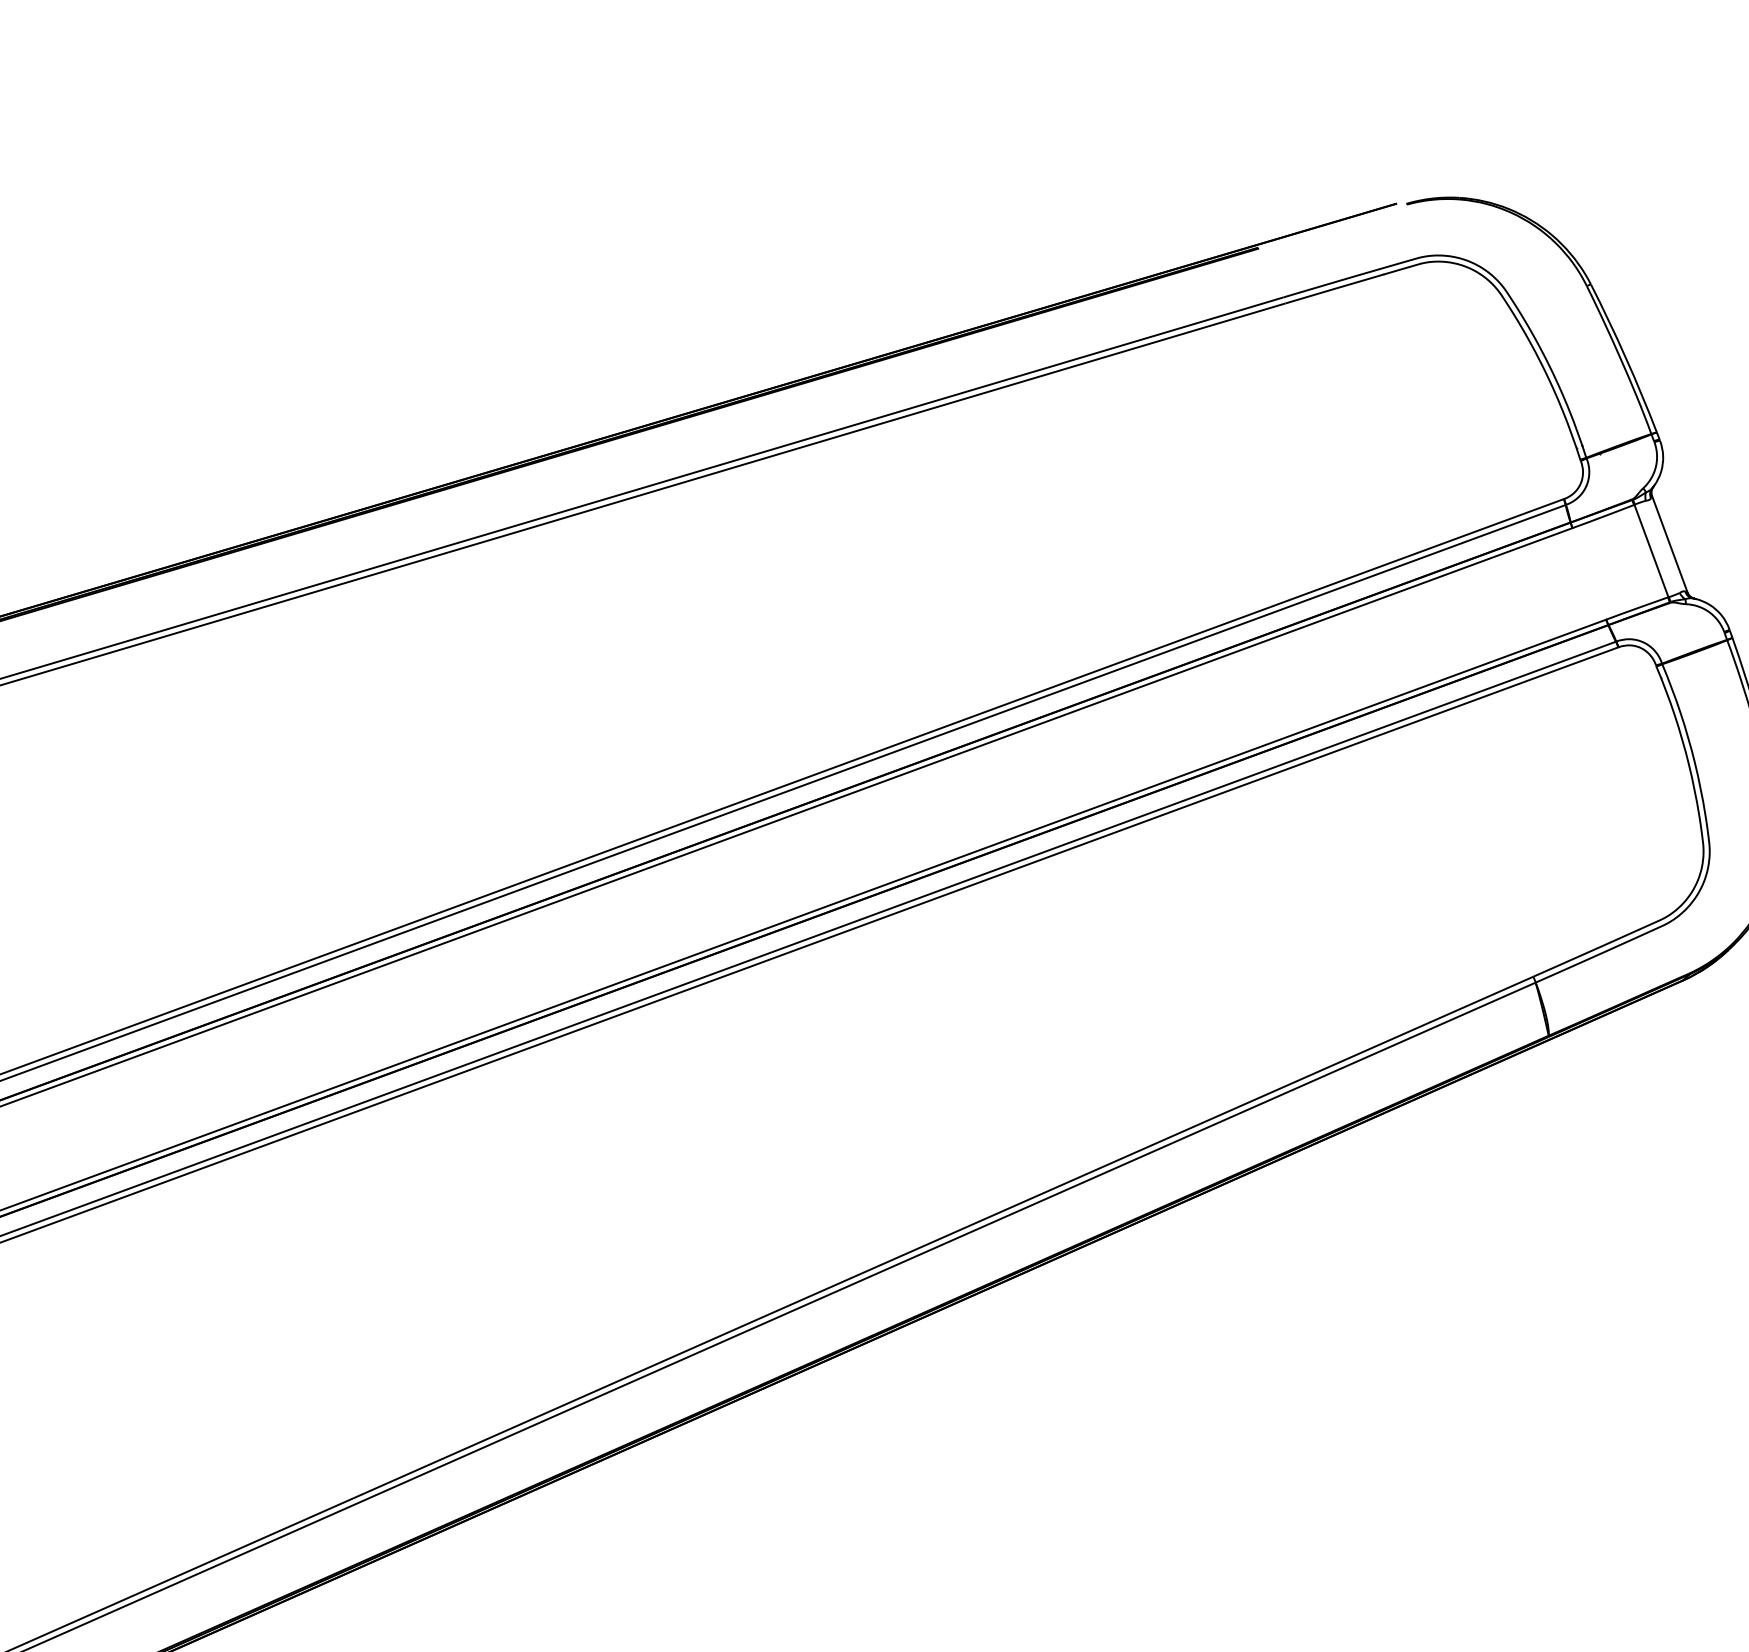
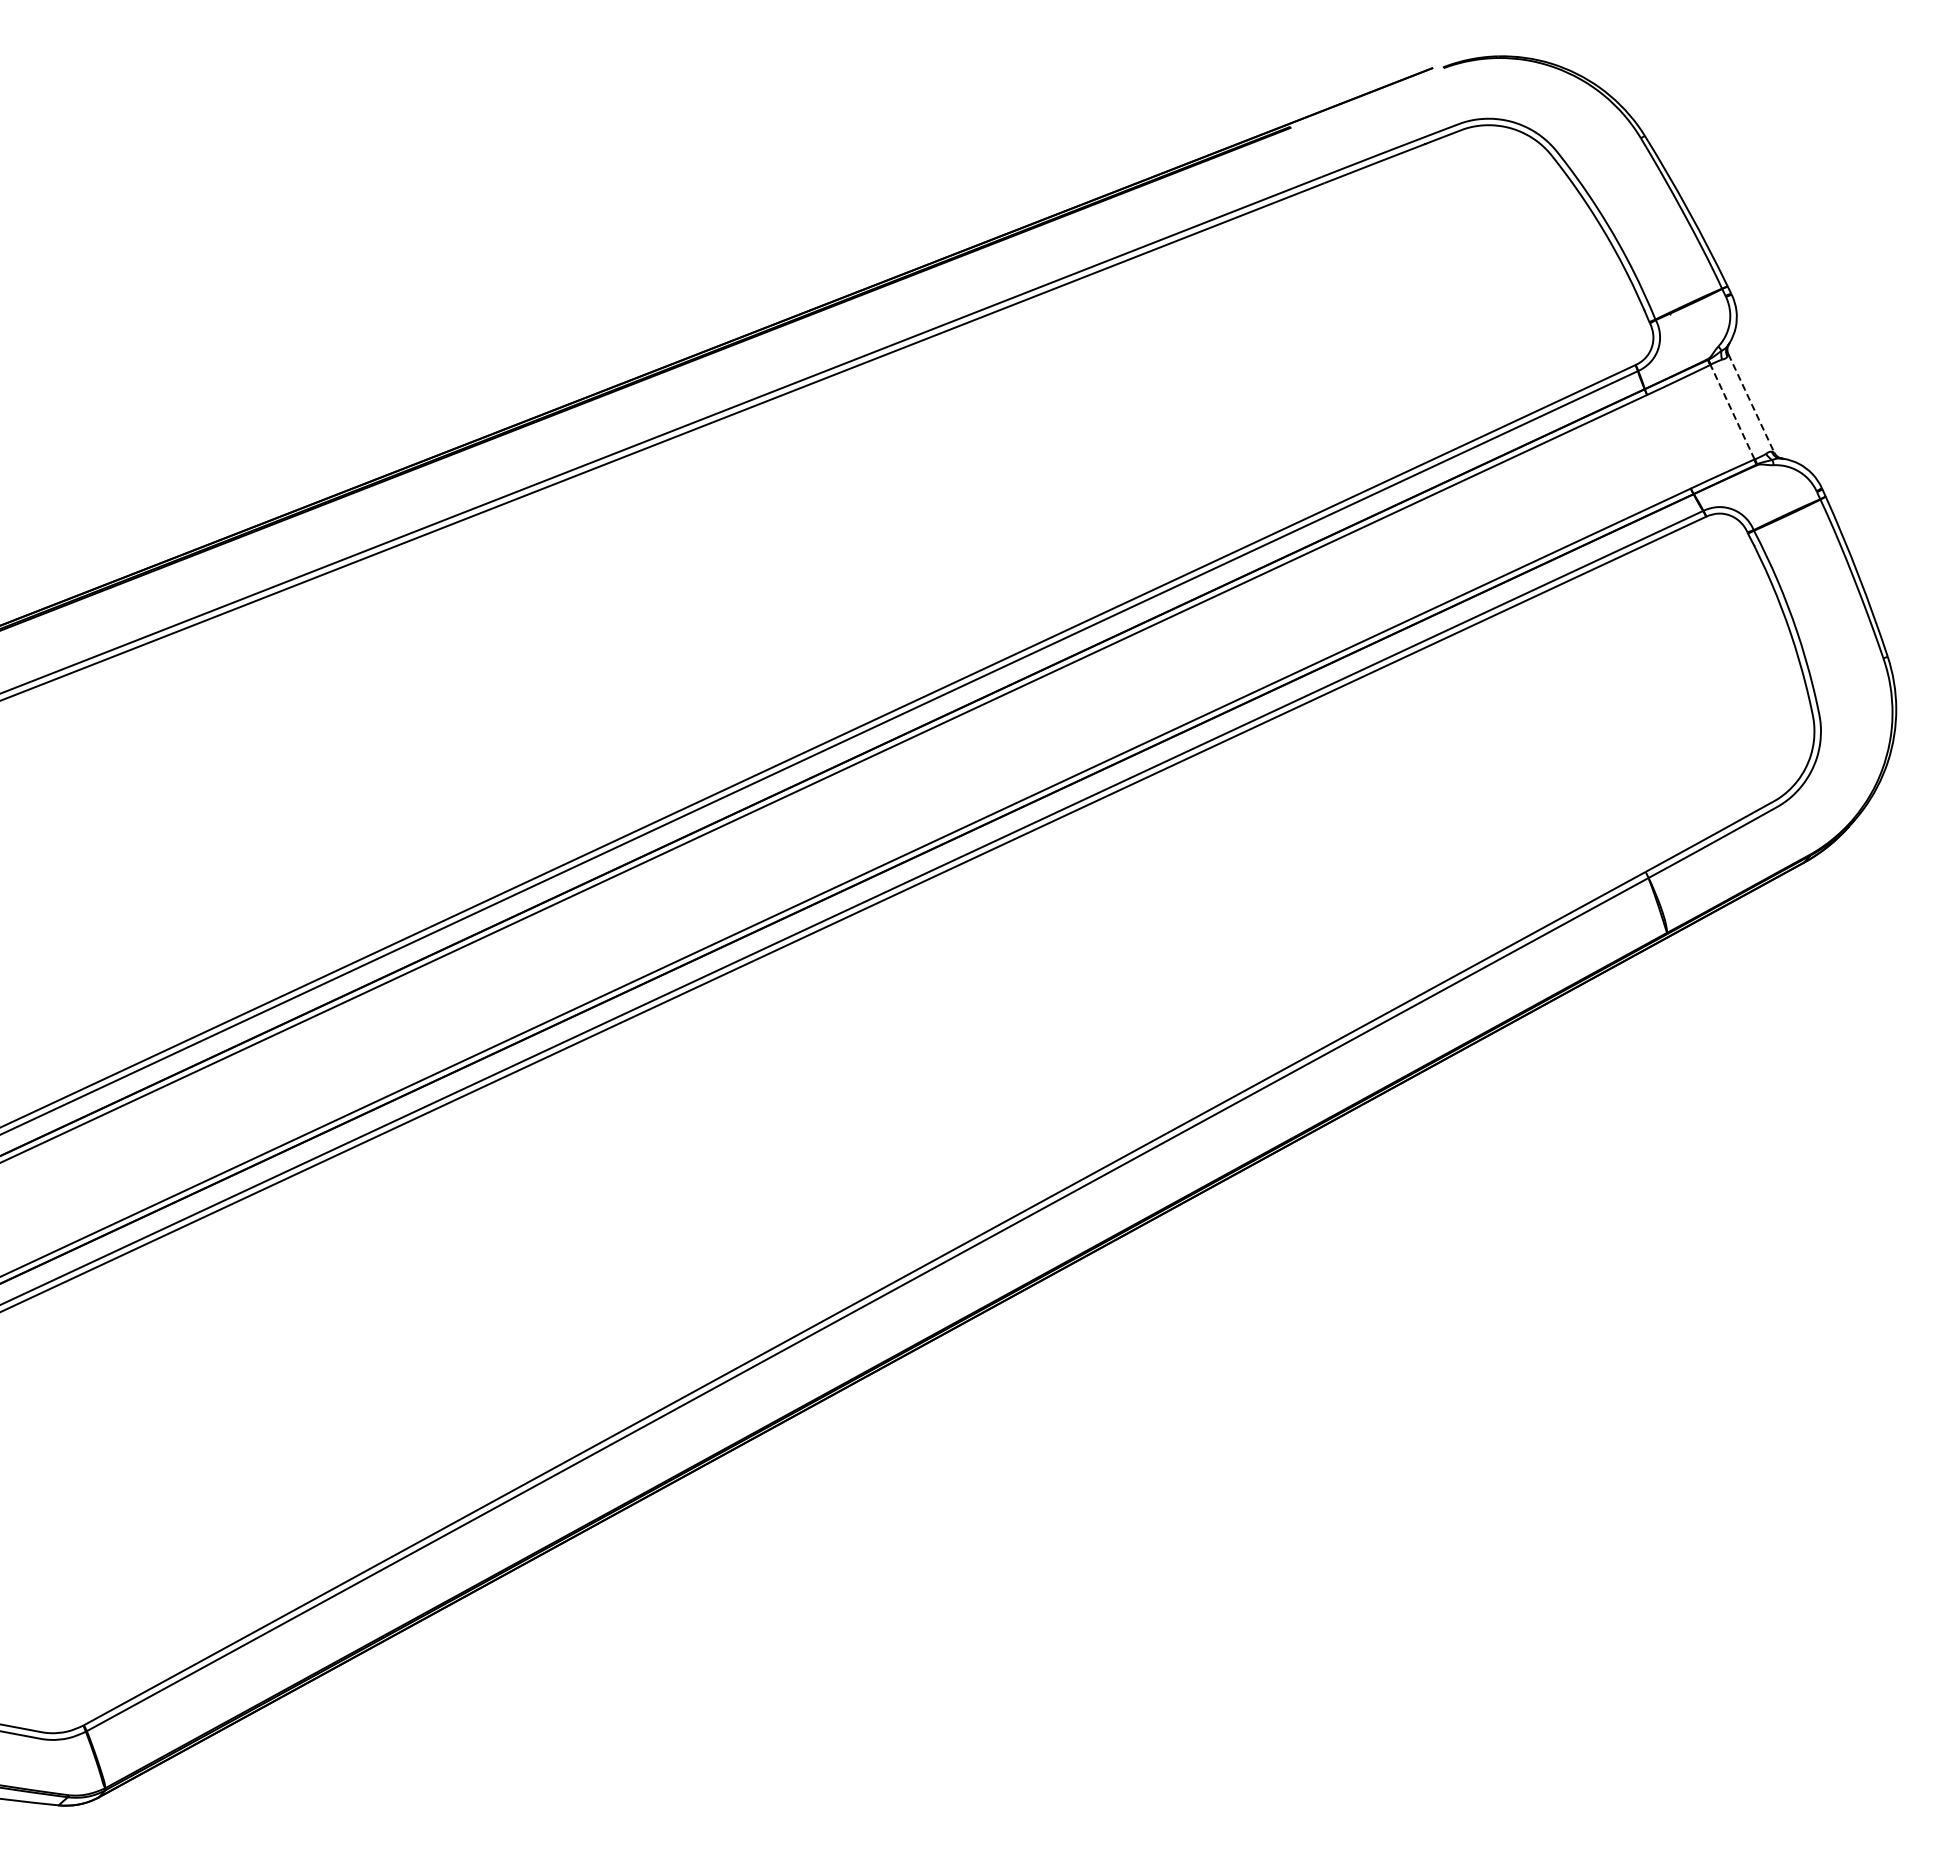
line: (1669, 544) -> (1751, 403), solid -> dashed
line: (1651, 550) -> (1732, 411), solid -> dashed

